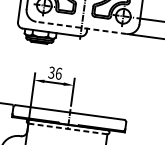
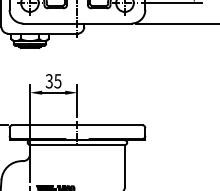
line: (80, 27) -> (76, 23), dashed -> solid
text: (58, 73) -> (57, 81), 36 -> 35
line: (67, 129) -> (77, 145), dashed -> solid

